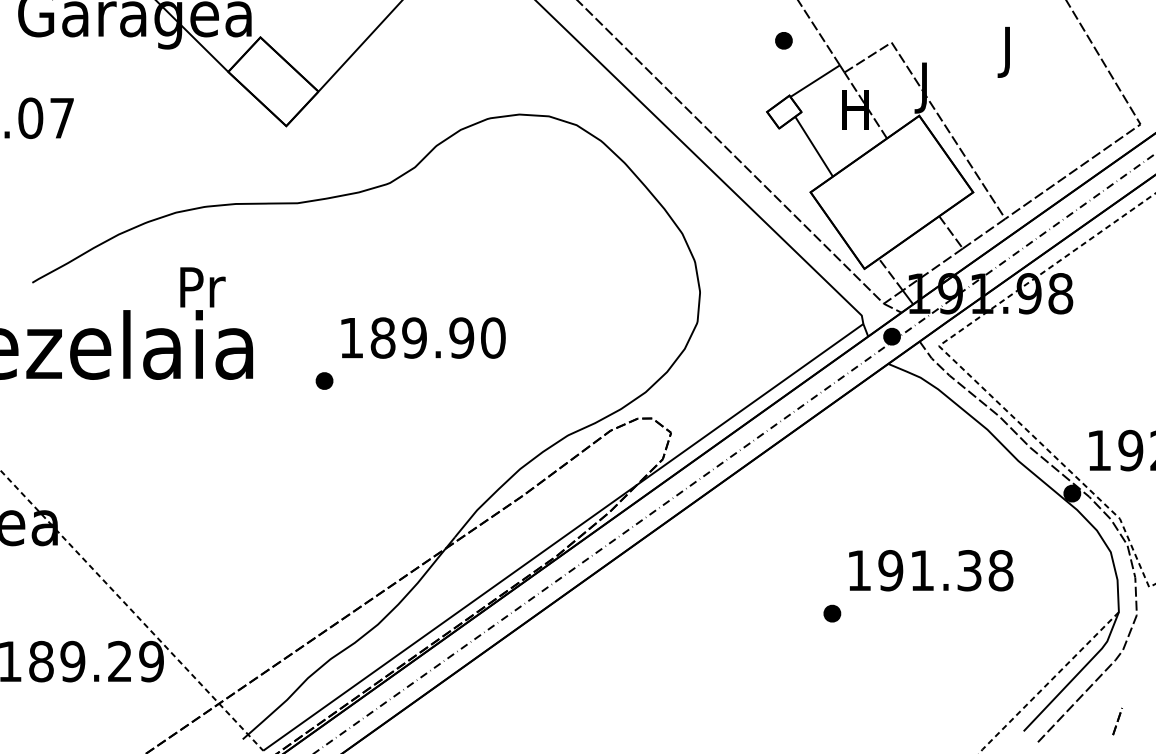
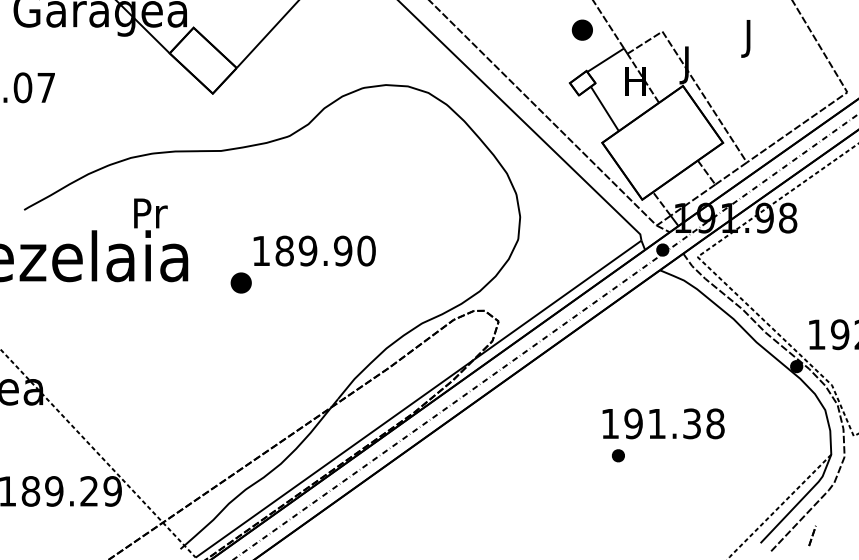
part: (783, 40) -> (582, 30), size x1.6
part: (324, 380) -> (241, 282), size x1.6
text: (931, 570) -> (663, 423), moved
part: (1117, 721) -> (812, 535), moved

